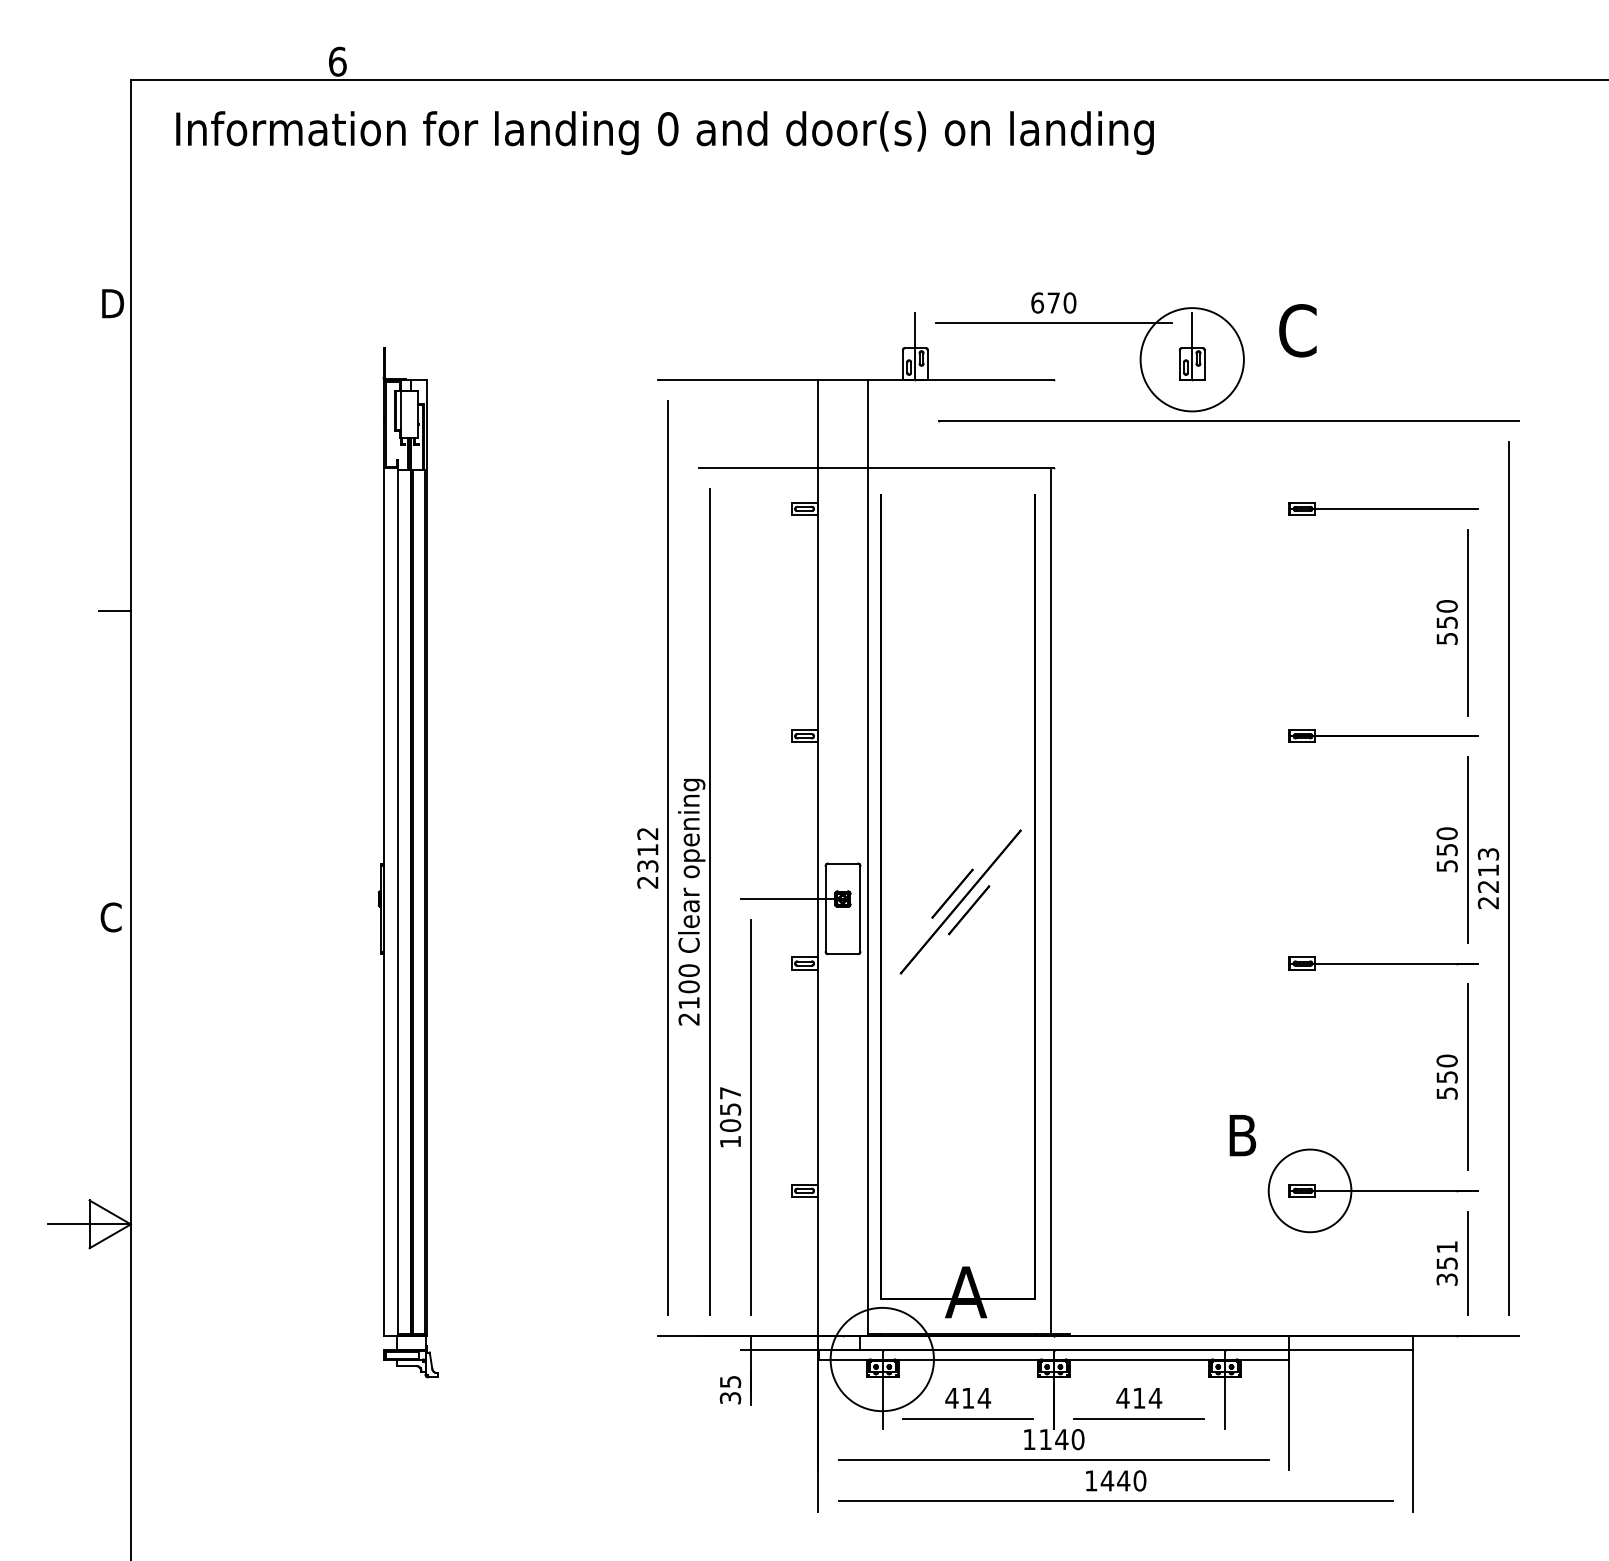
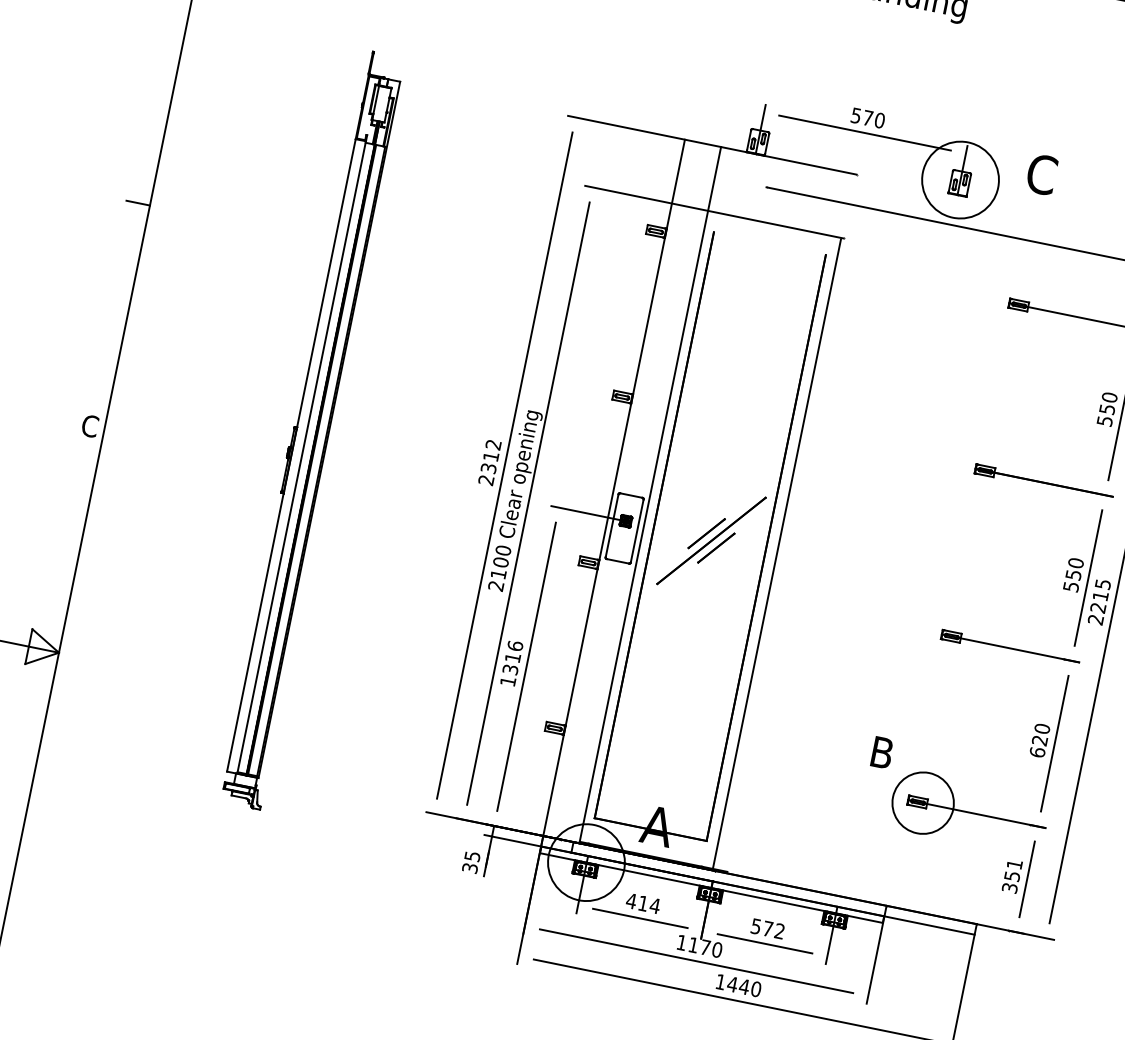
text: (1037, 302) -> (856, 115), 670 -> 570
text: (1487, 853) -> (1102, 583), 2213 -> 2215
text: (1446, 1085) -> (1038, 746), 550 -> 620
text: (730, 1108) -> (513, 657), 1057 -> 1316
text: (1139, 1397) -> (768, 928), 414 -> 572
text: (1061, 1439) -> (705, 947), 1140 -> 1170

